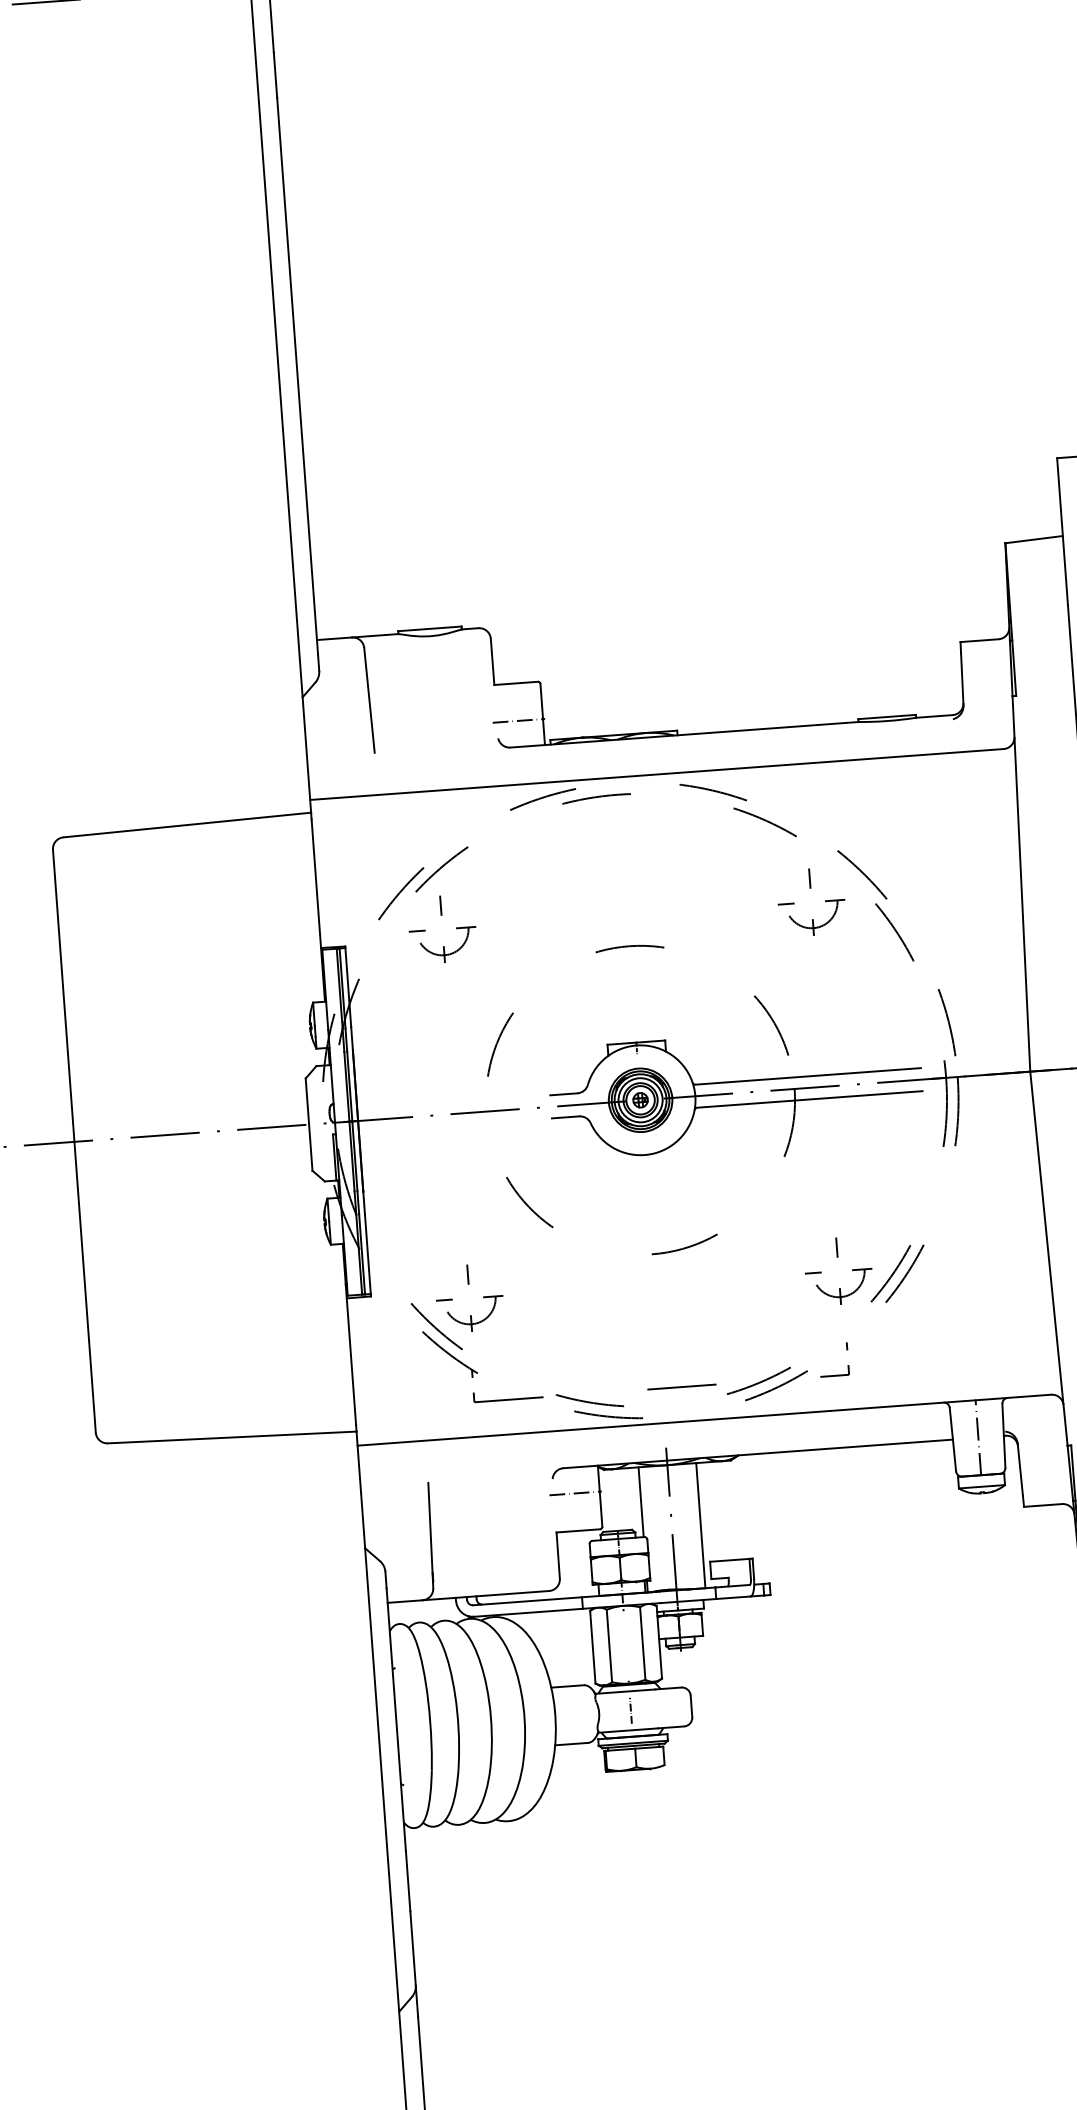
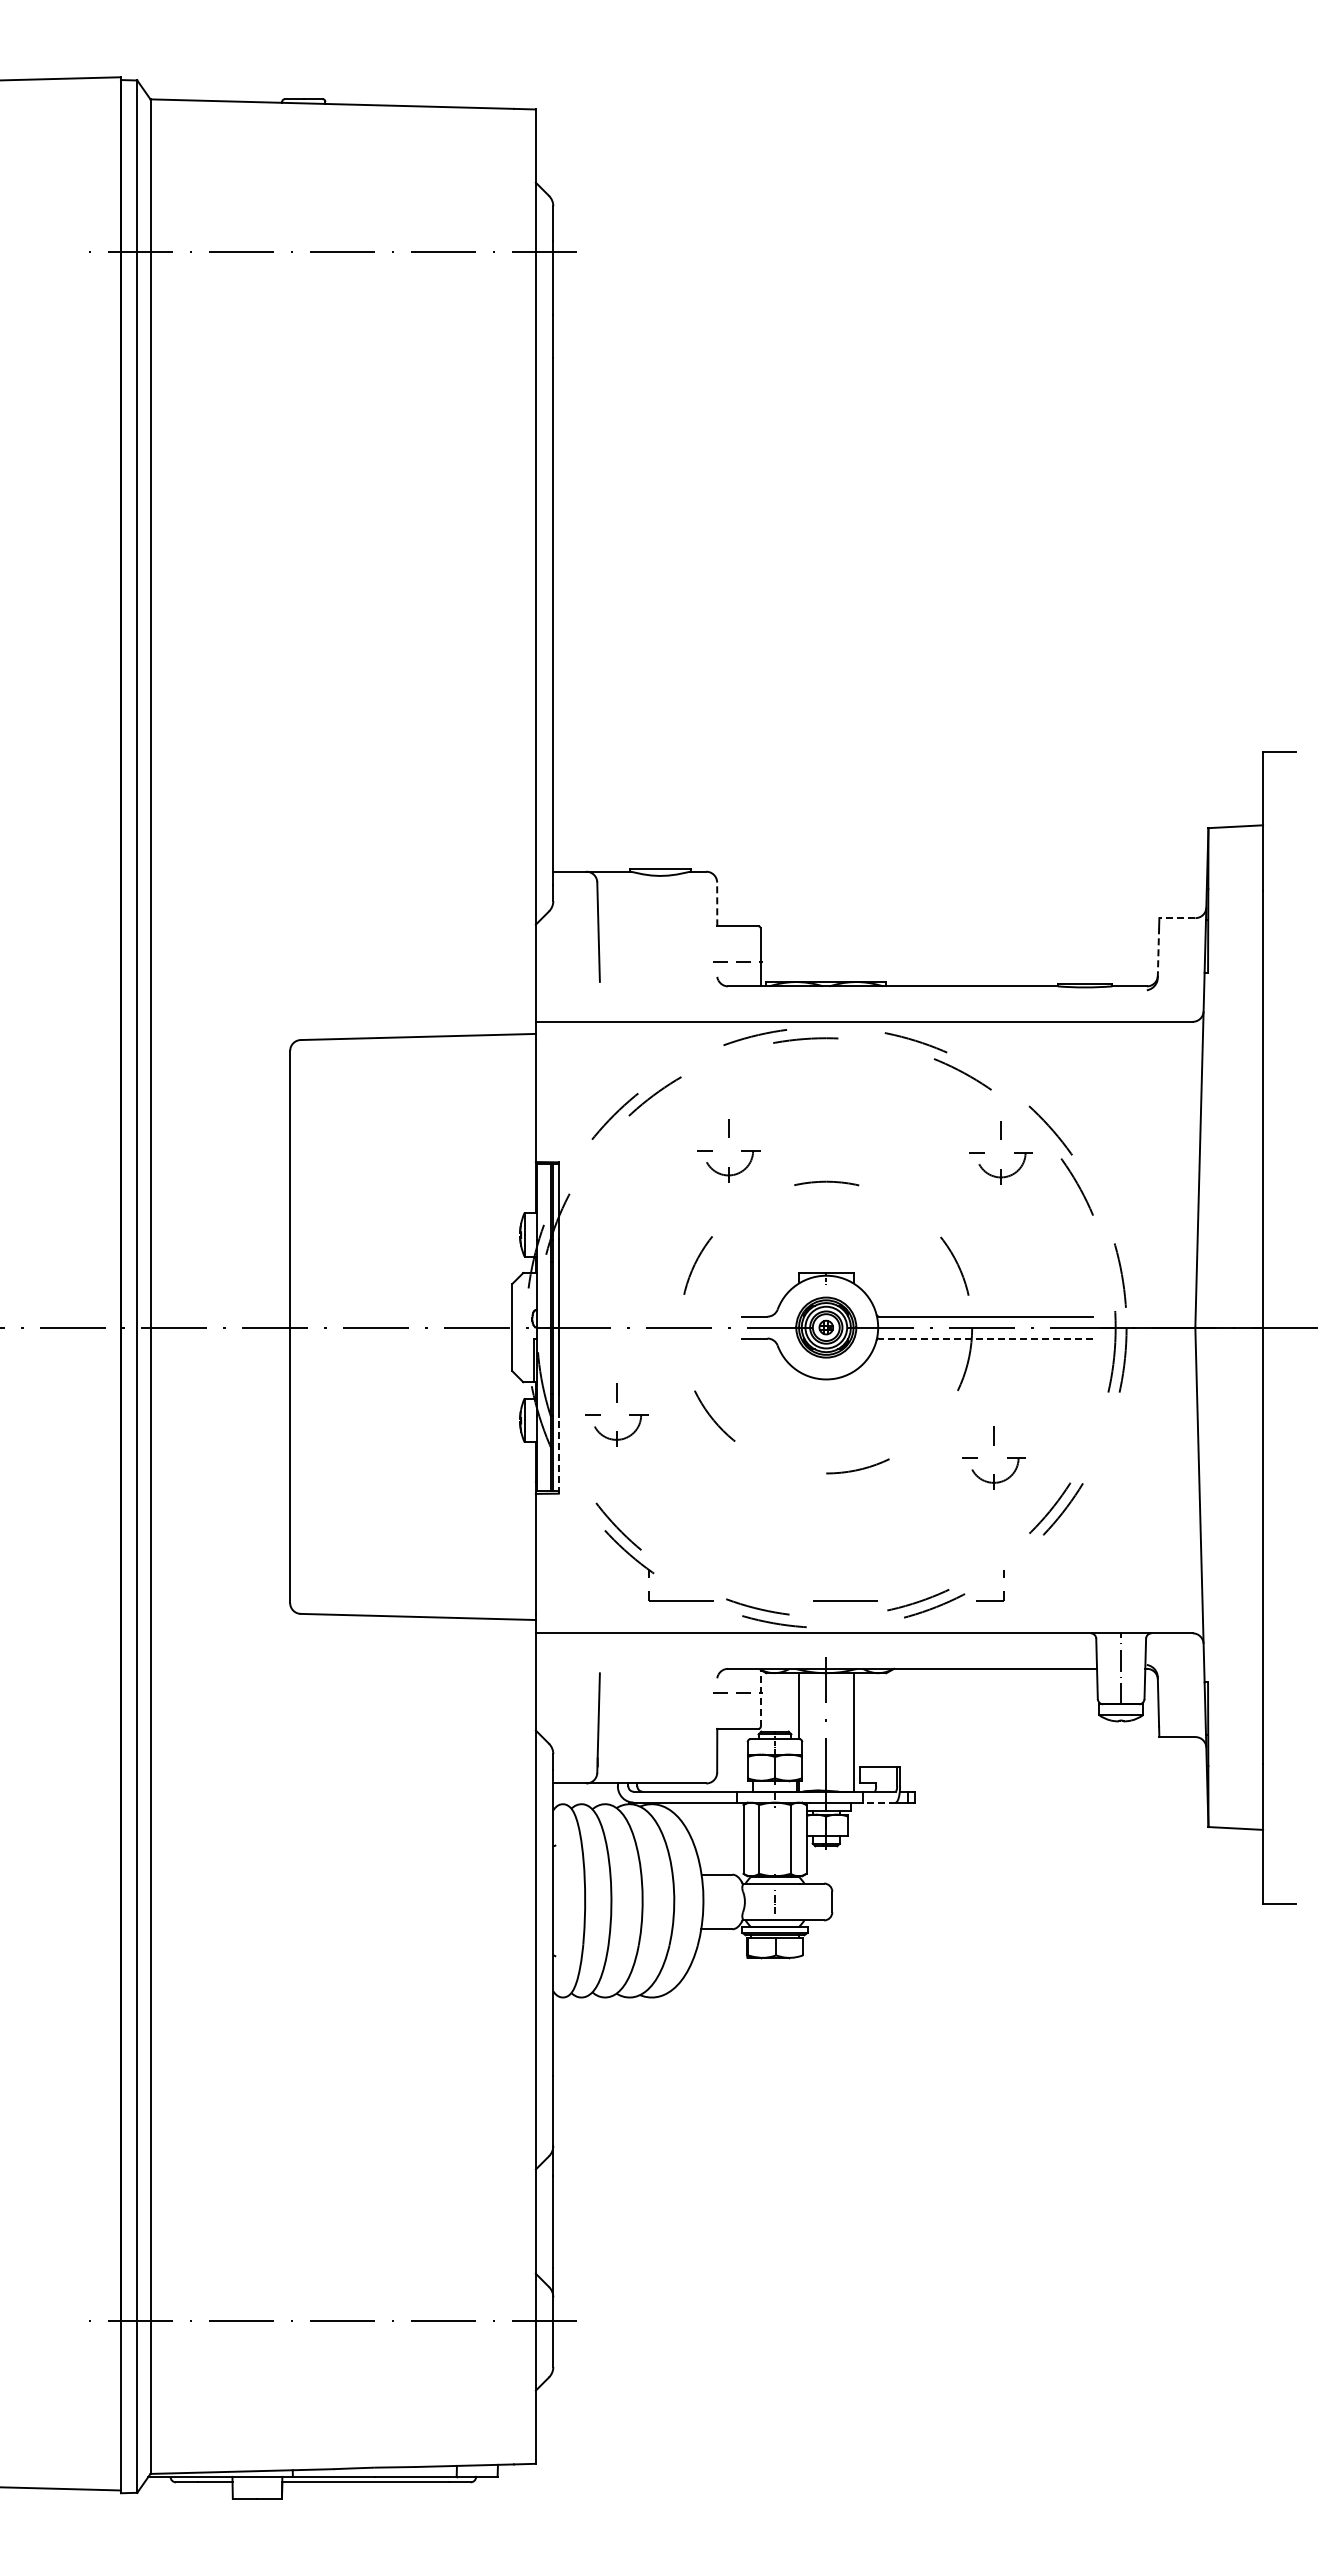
line: (978, 641) -> (1176, 918), solid -> dashed
line: (492, 661) -> (717, 904), solid -> dashed
line: (962, 679) -> (1158, 953), solid -> dashed
part: (441, 915) -> (728, 1137), moved
line: (809, 1099) -> (985, 1338), solid -> dashed
line: (367, 1256) -> (558, 1455), solid -> dashed
part: (837, 1257) -> (993, 1445), moved
part: (468, 1284) -> (616, 1402), moved
line: (599, 1495) -> (760, 1697), solid -> dashed
line: (732, 1597) -> (878, 1802), solid -> dashed

